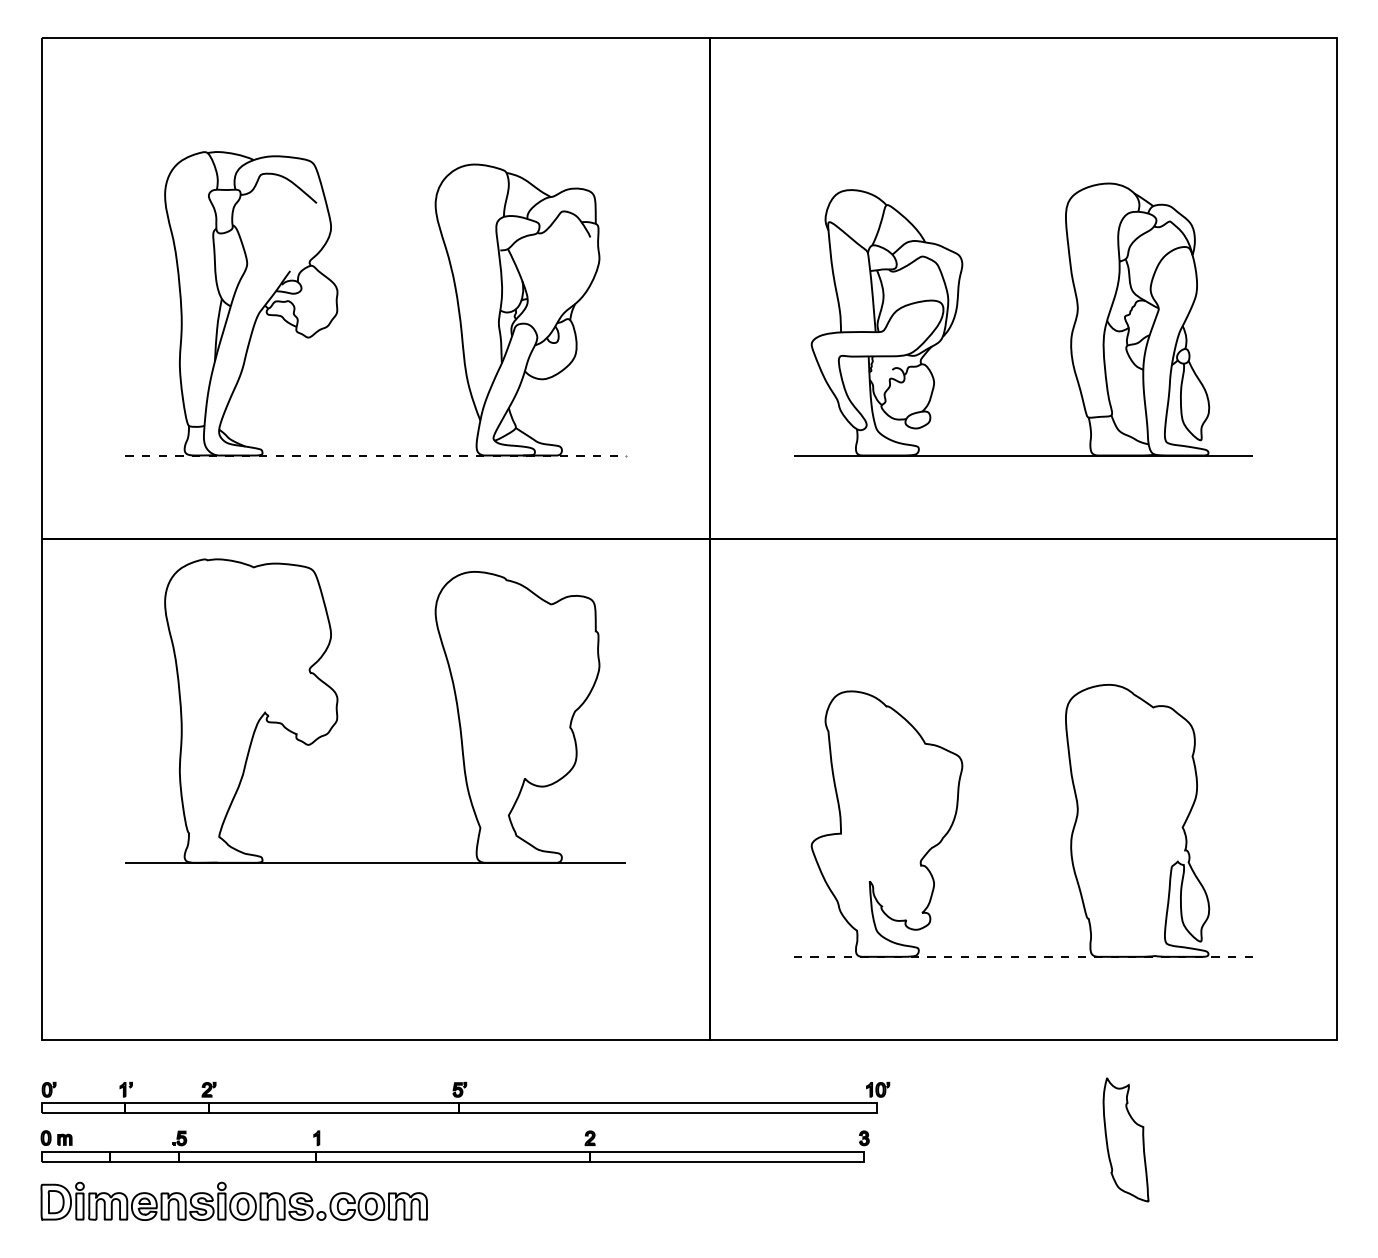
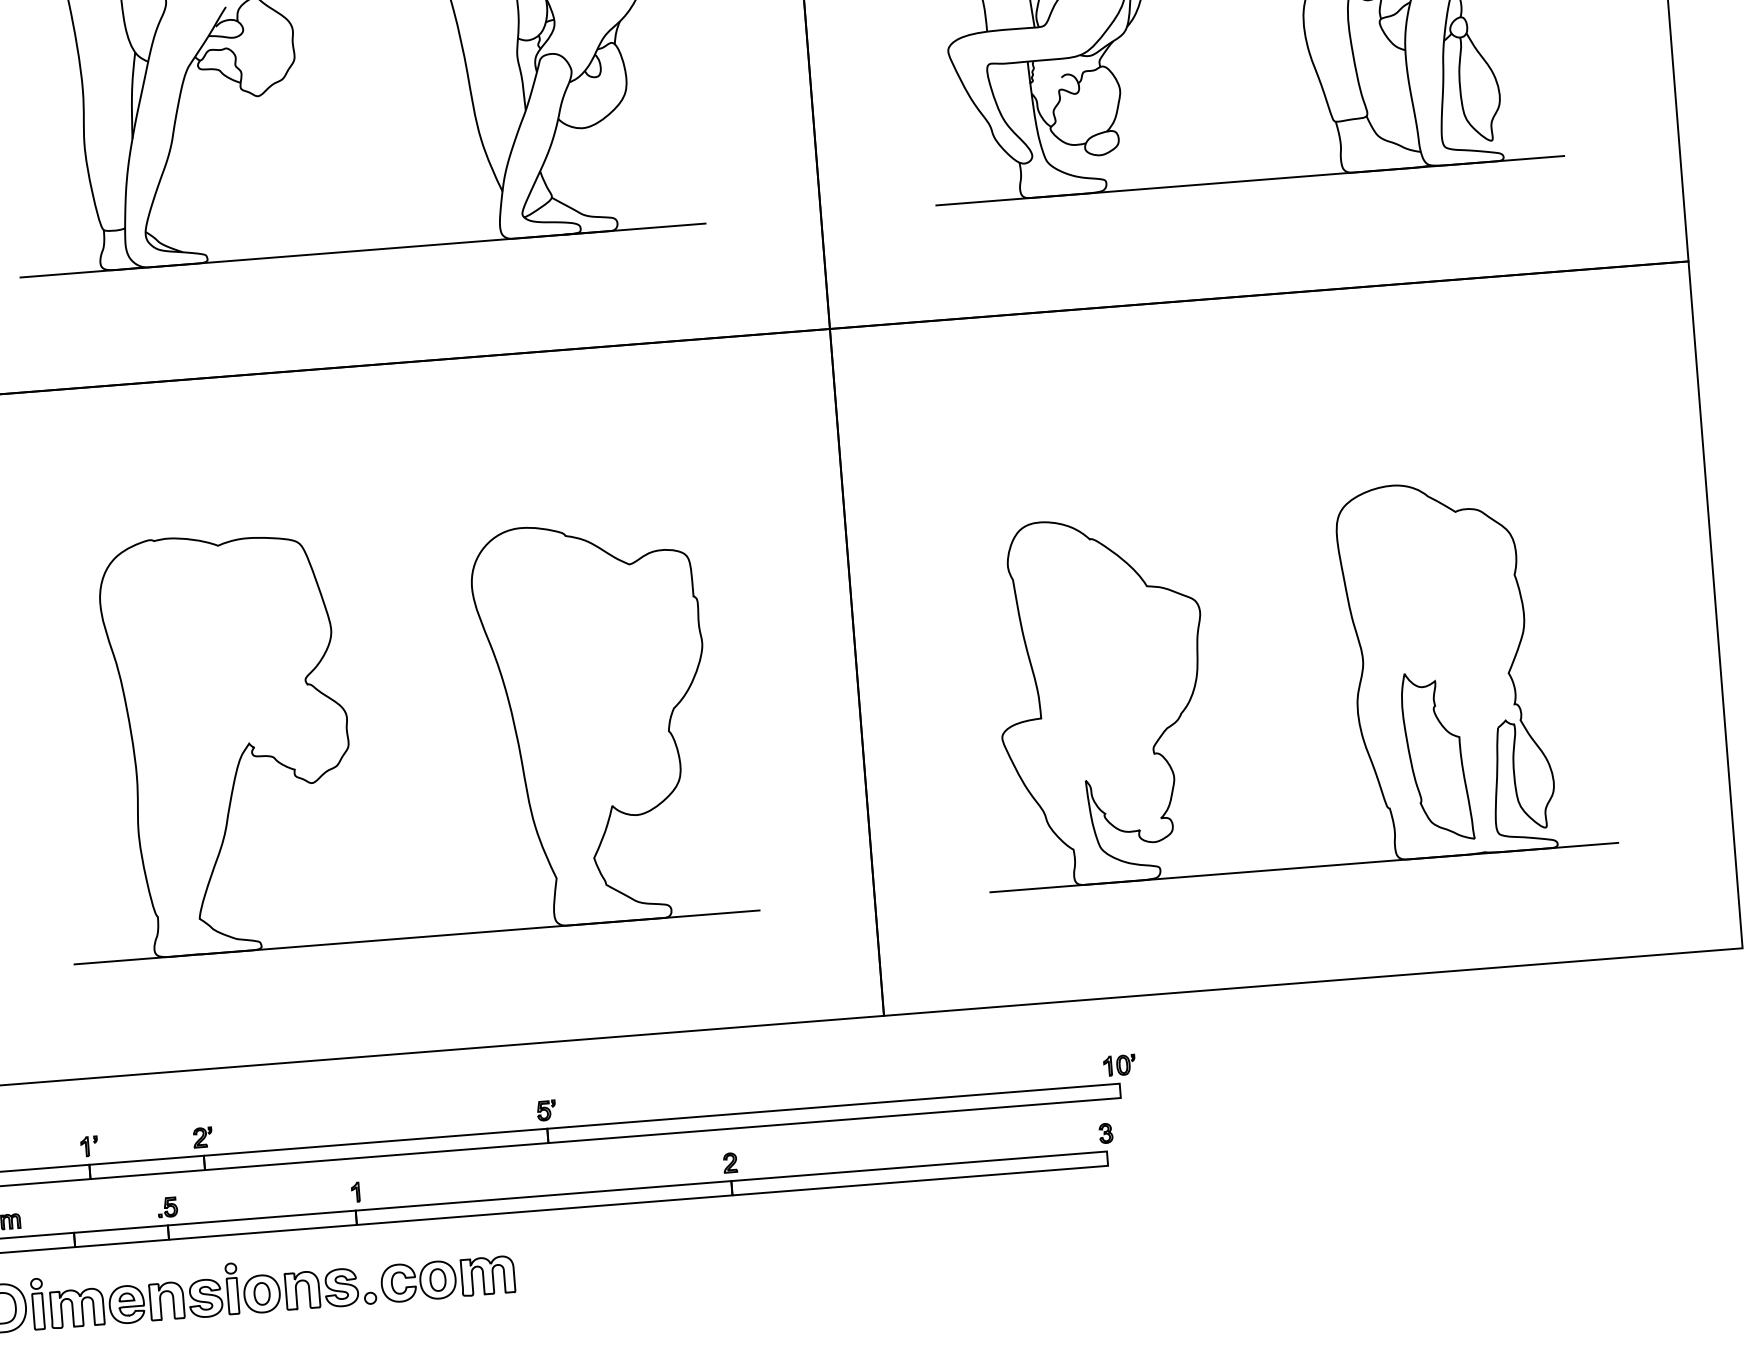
line: (375, 455) -> (362, 250), dashed -> solid
part: (338, 715) -> (350, 739), moved
line: (1023, 956) -> (1304, 867), dashed -> solid
part: (1125, 1139) -> (1436, 756), moved

